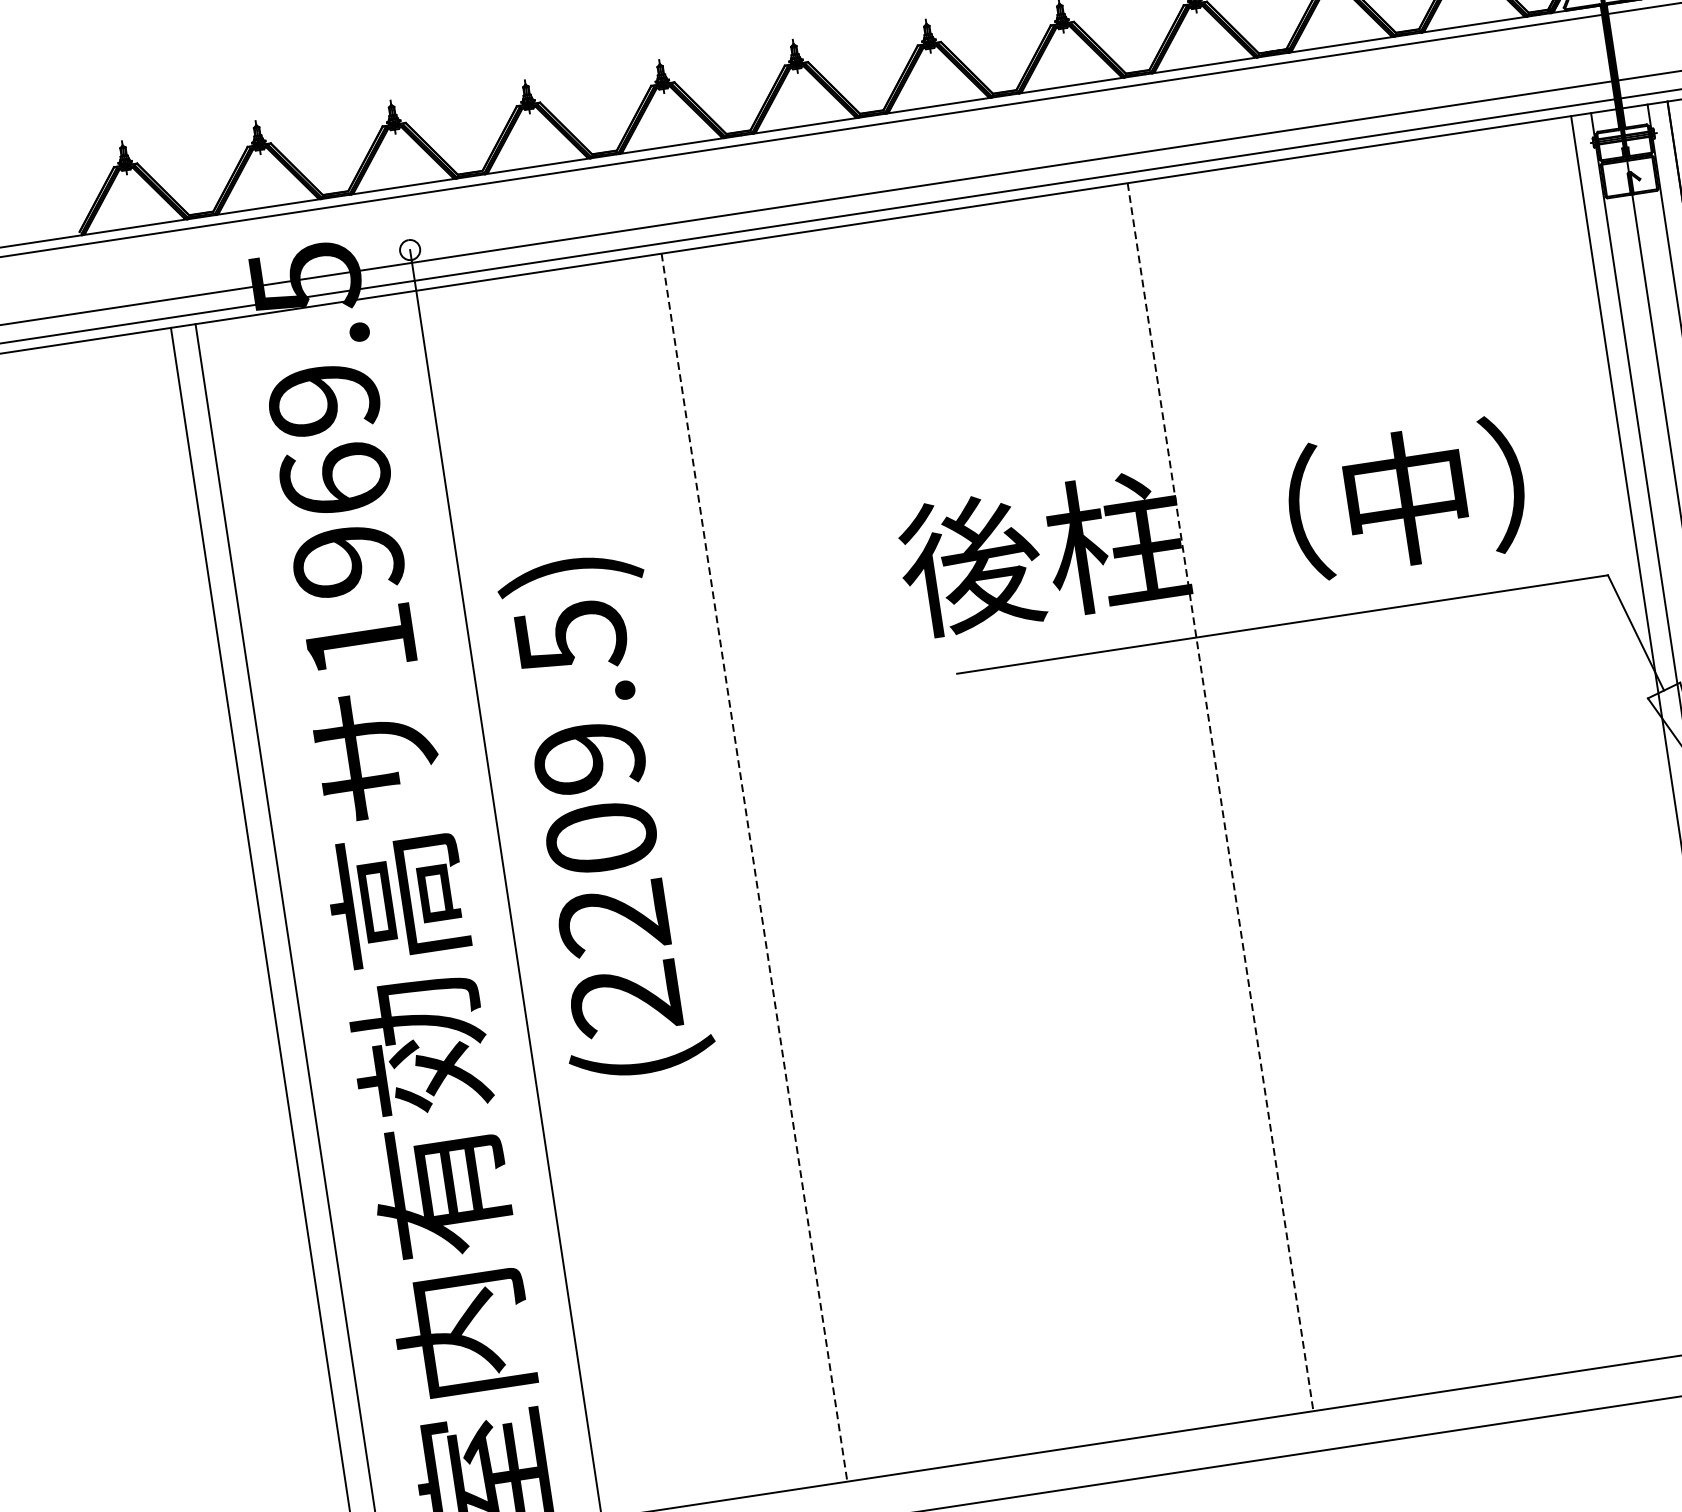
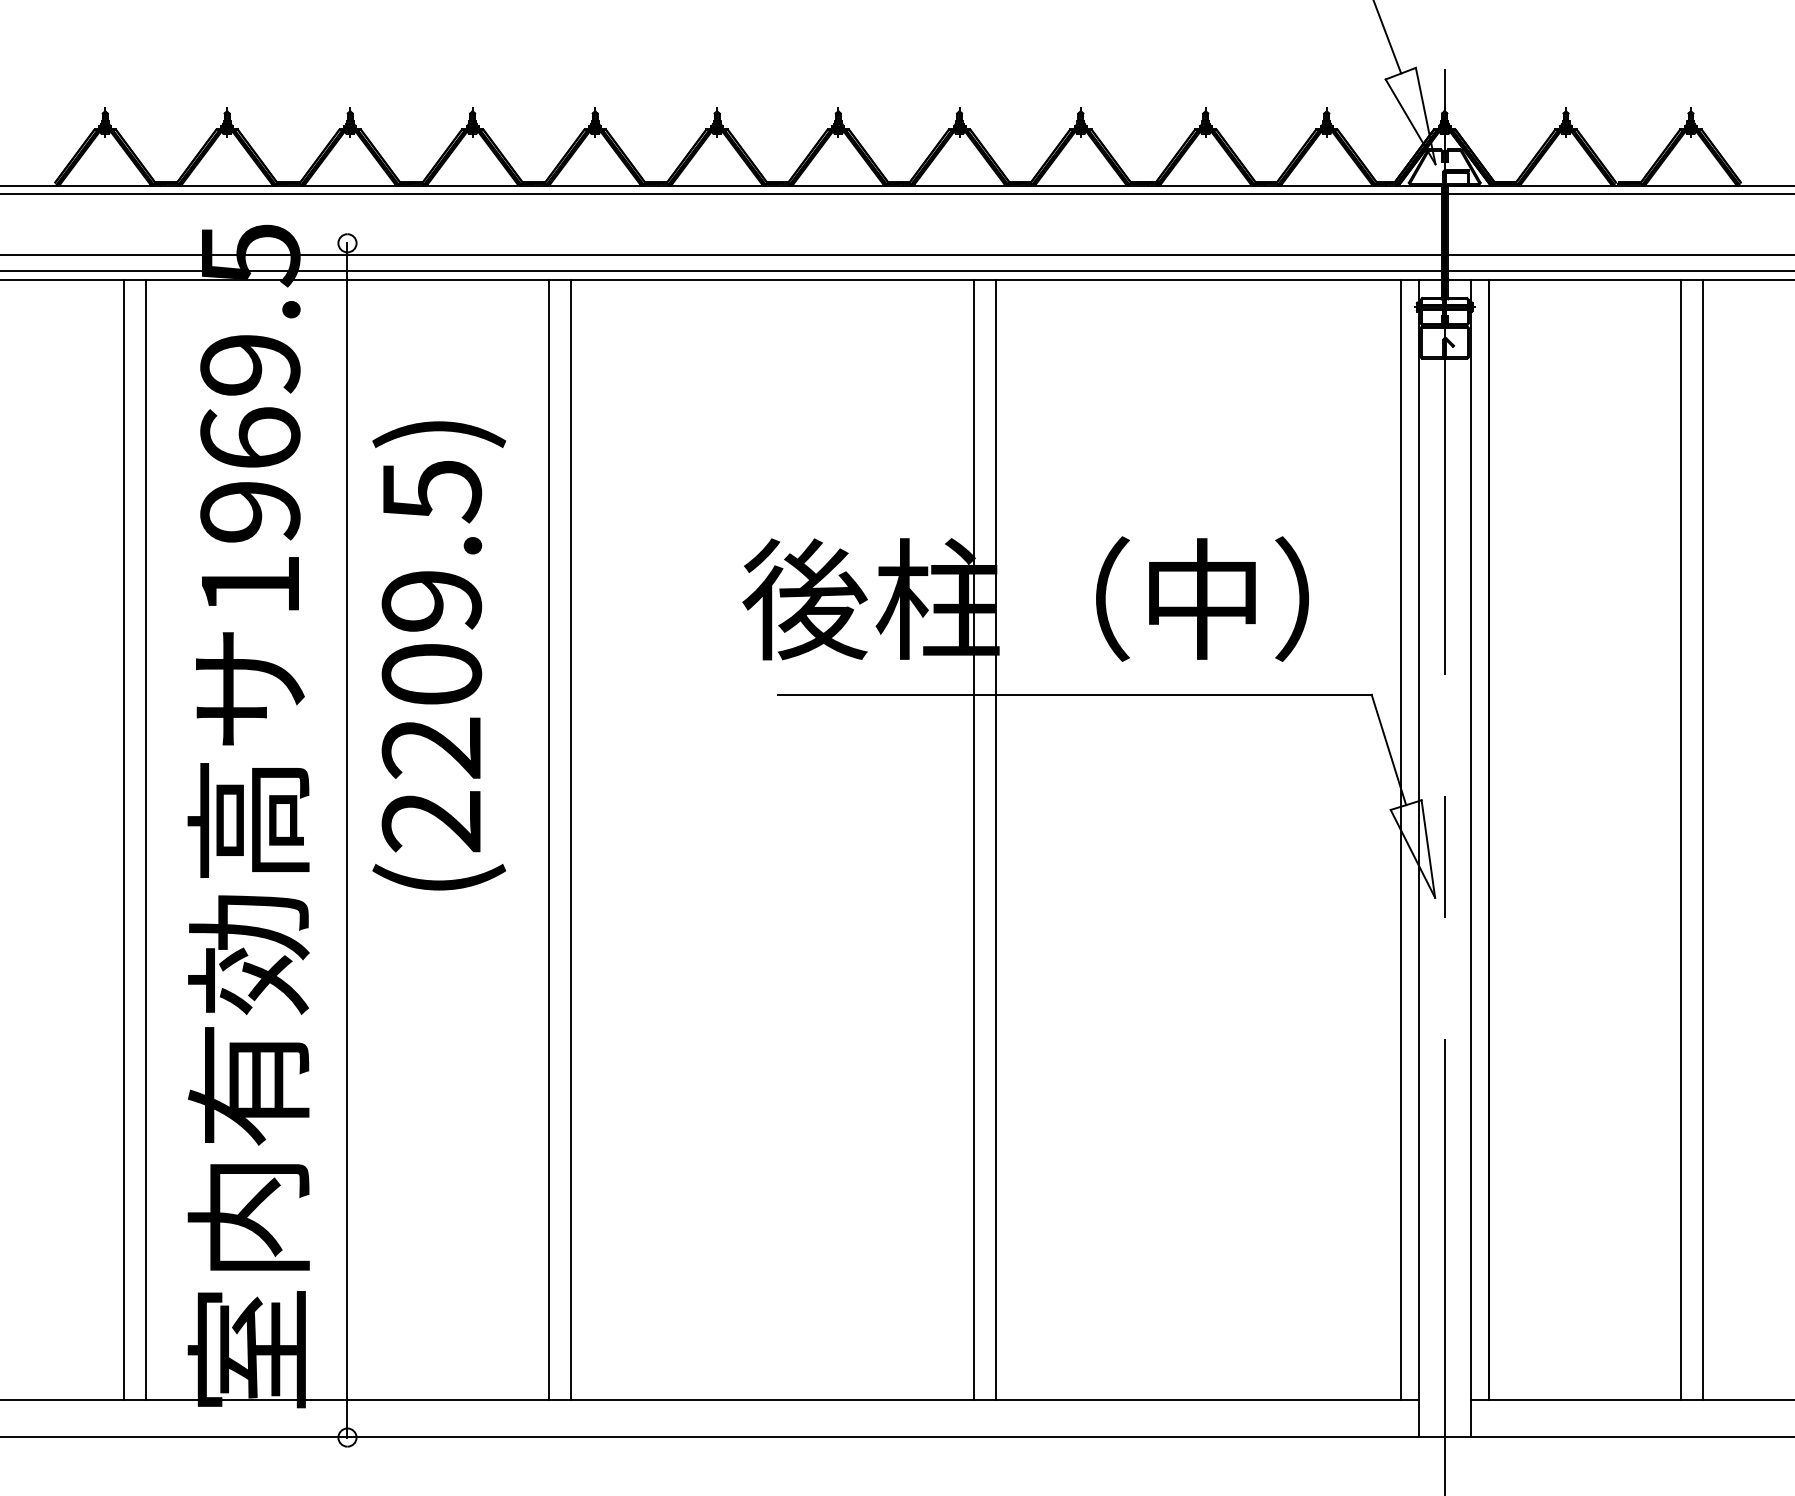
line: (1220, 797) -> (996, 840), dashed -> solid
line: (1195, 801) -> (973, 840), added
text: (606, 816) -> (439, 655), moved
line: (754, 867) -> (571, 840), dashed -> solid
line: (729, 871) -> (548, 840), added

